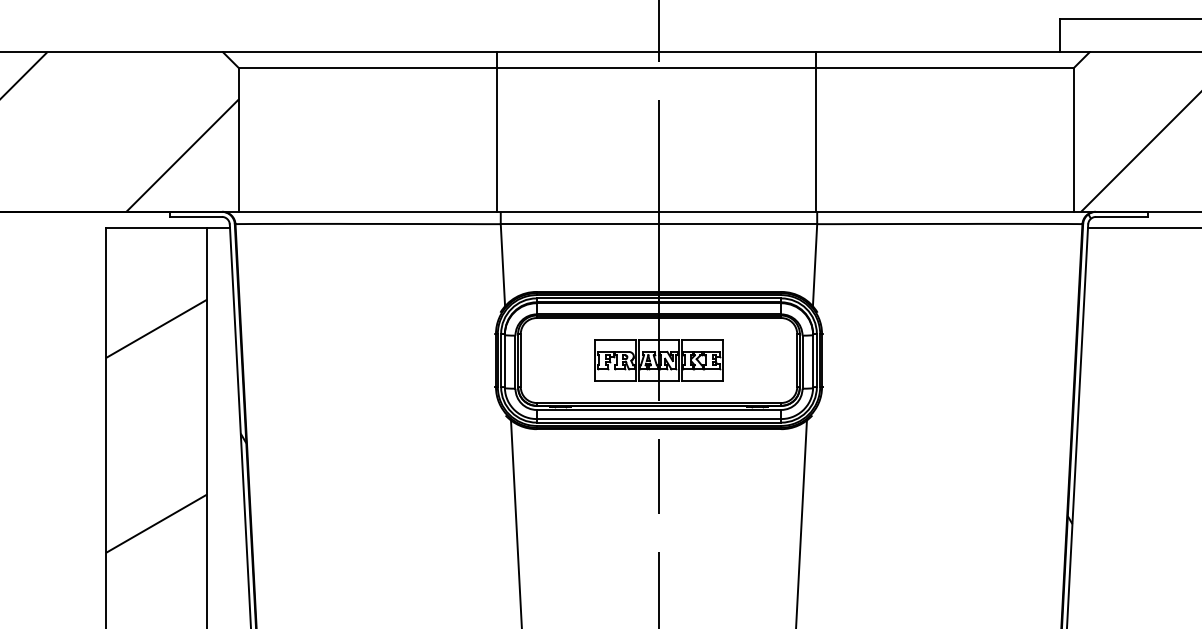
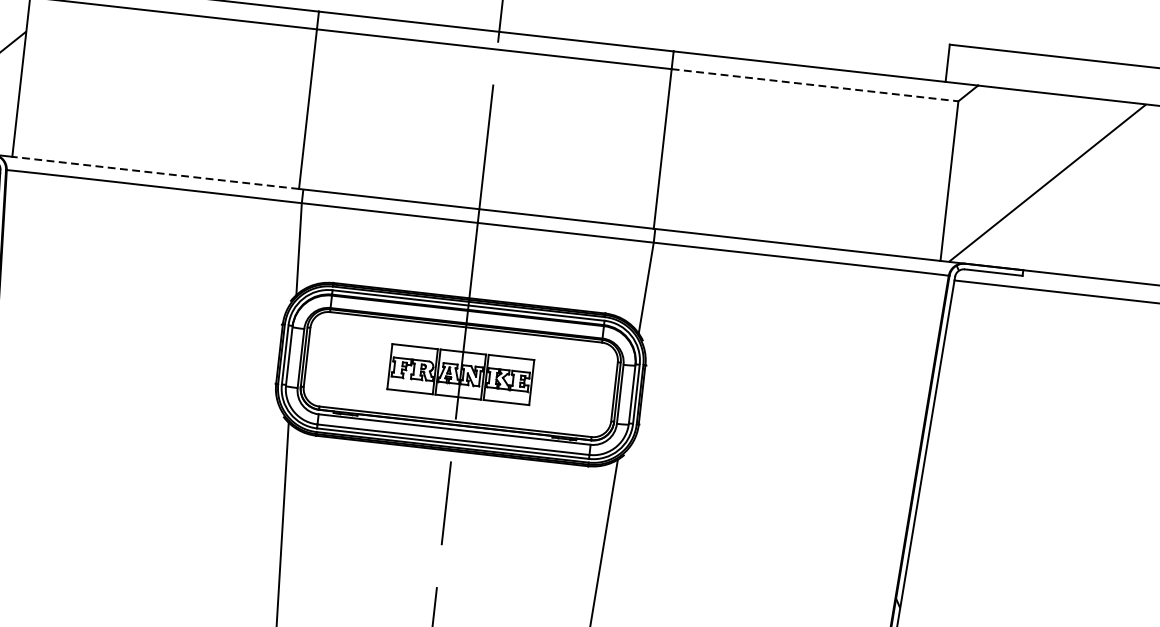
line: (944, 68) -> (814, 85), solid -> dashed
line: (367, 211) -> (155, 172), solid -> dashed

